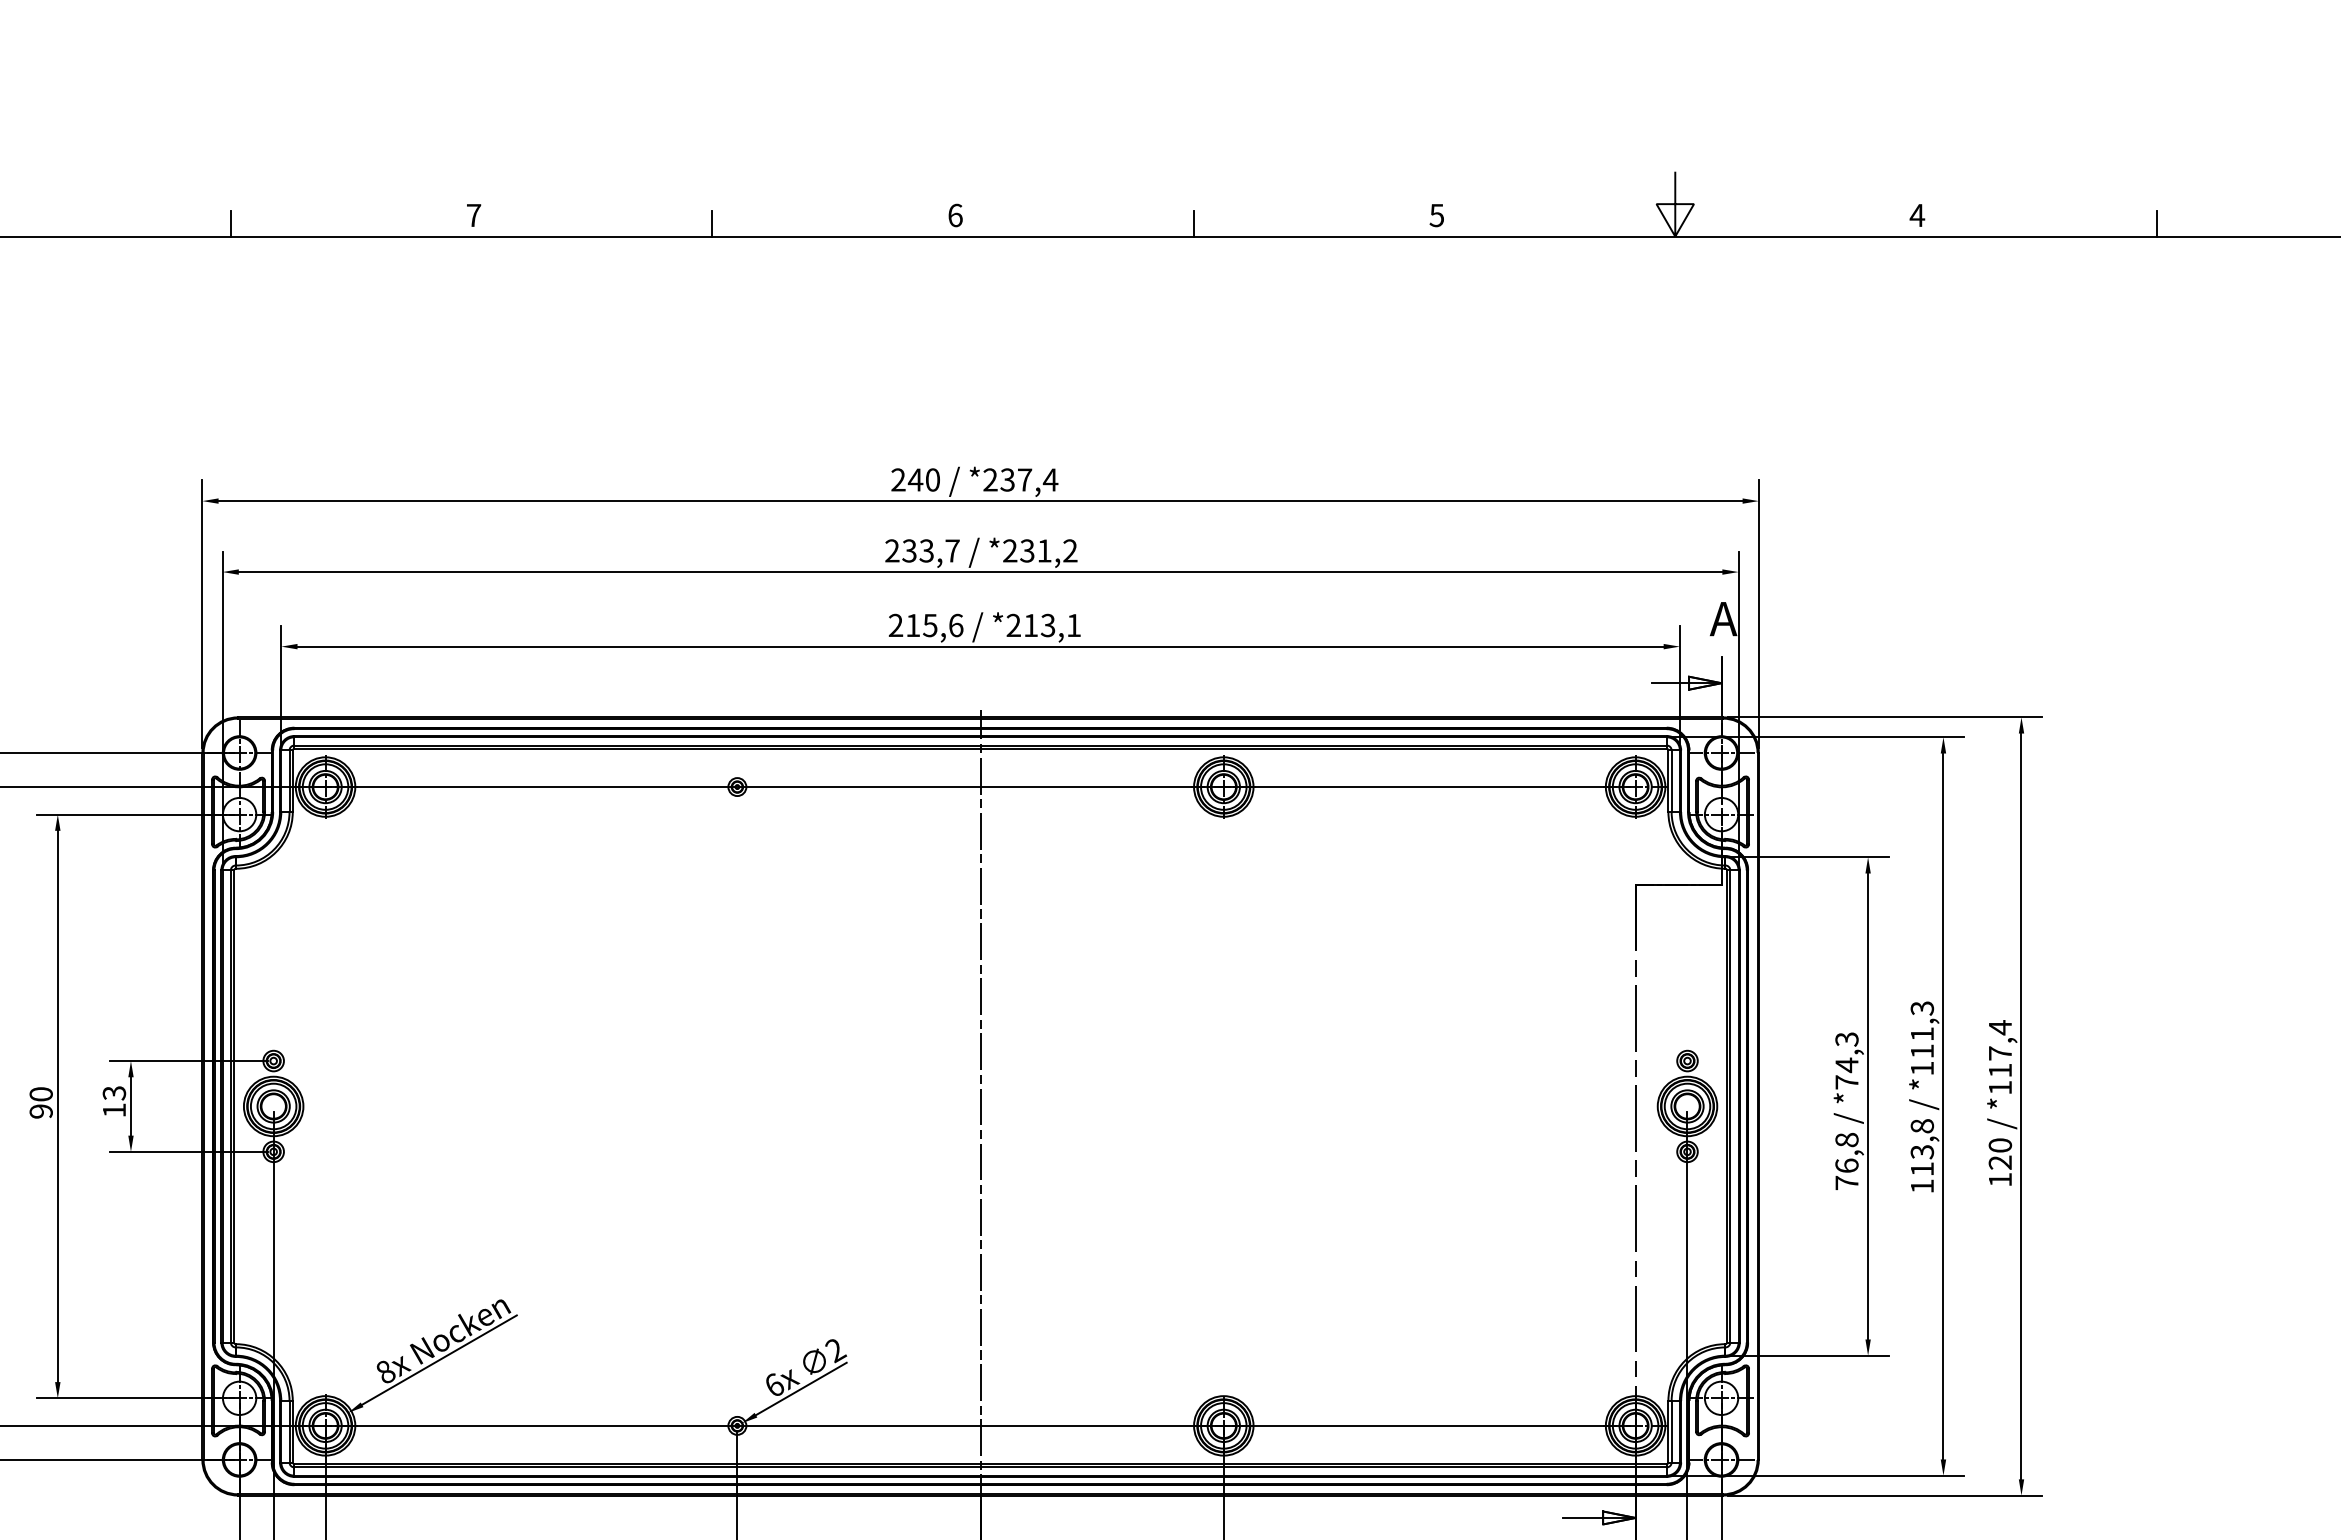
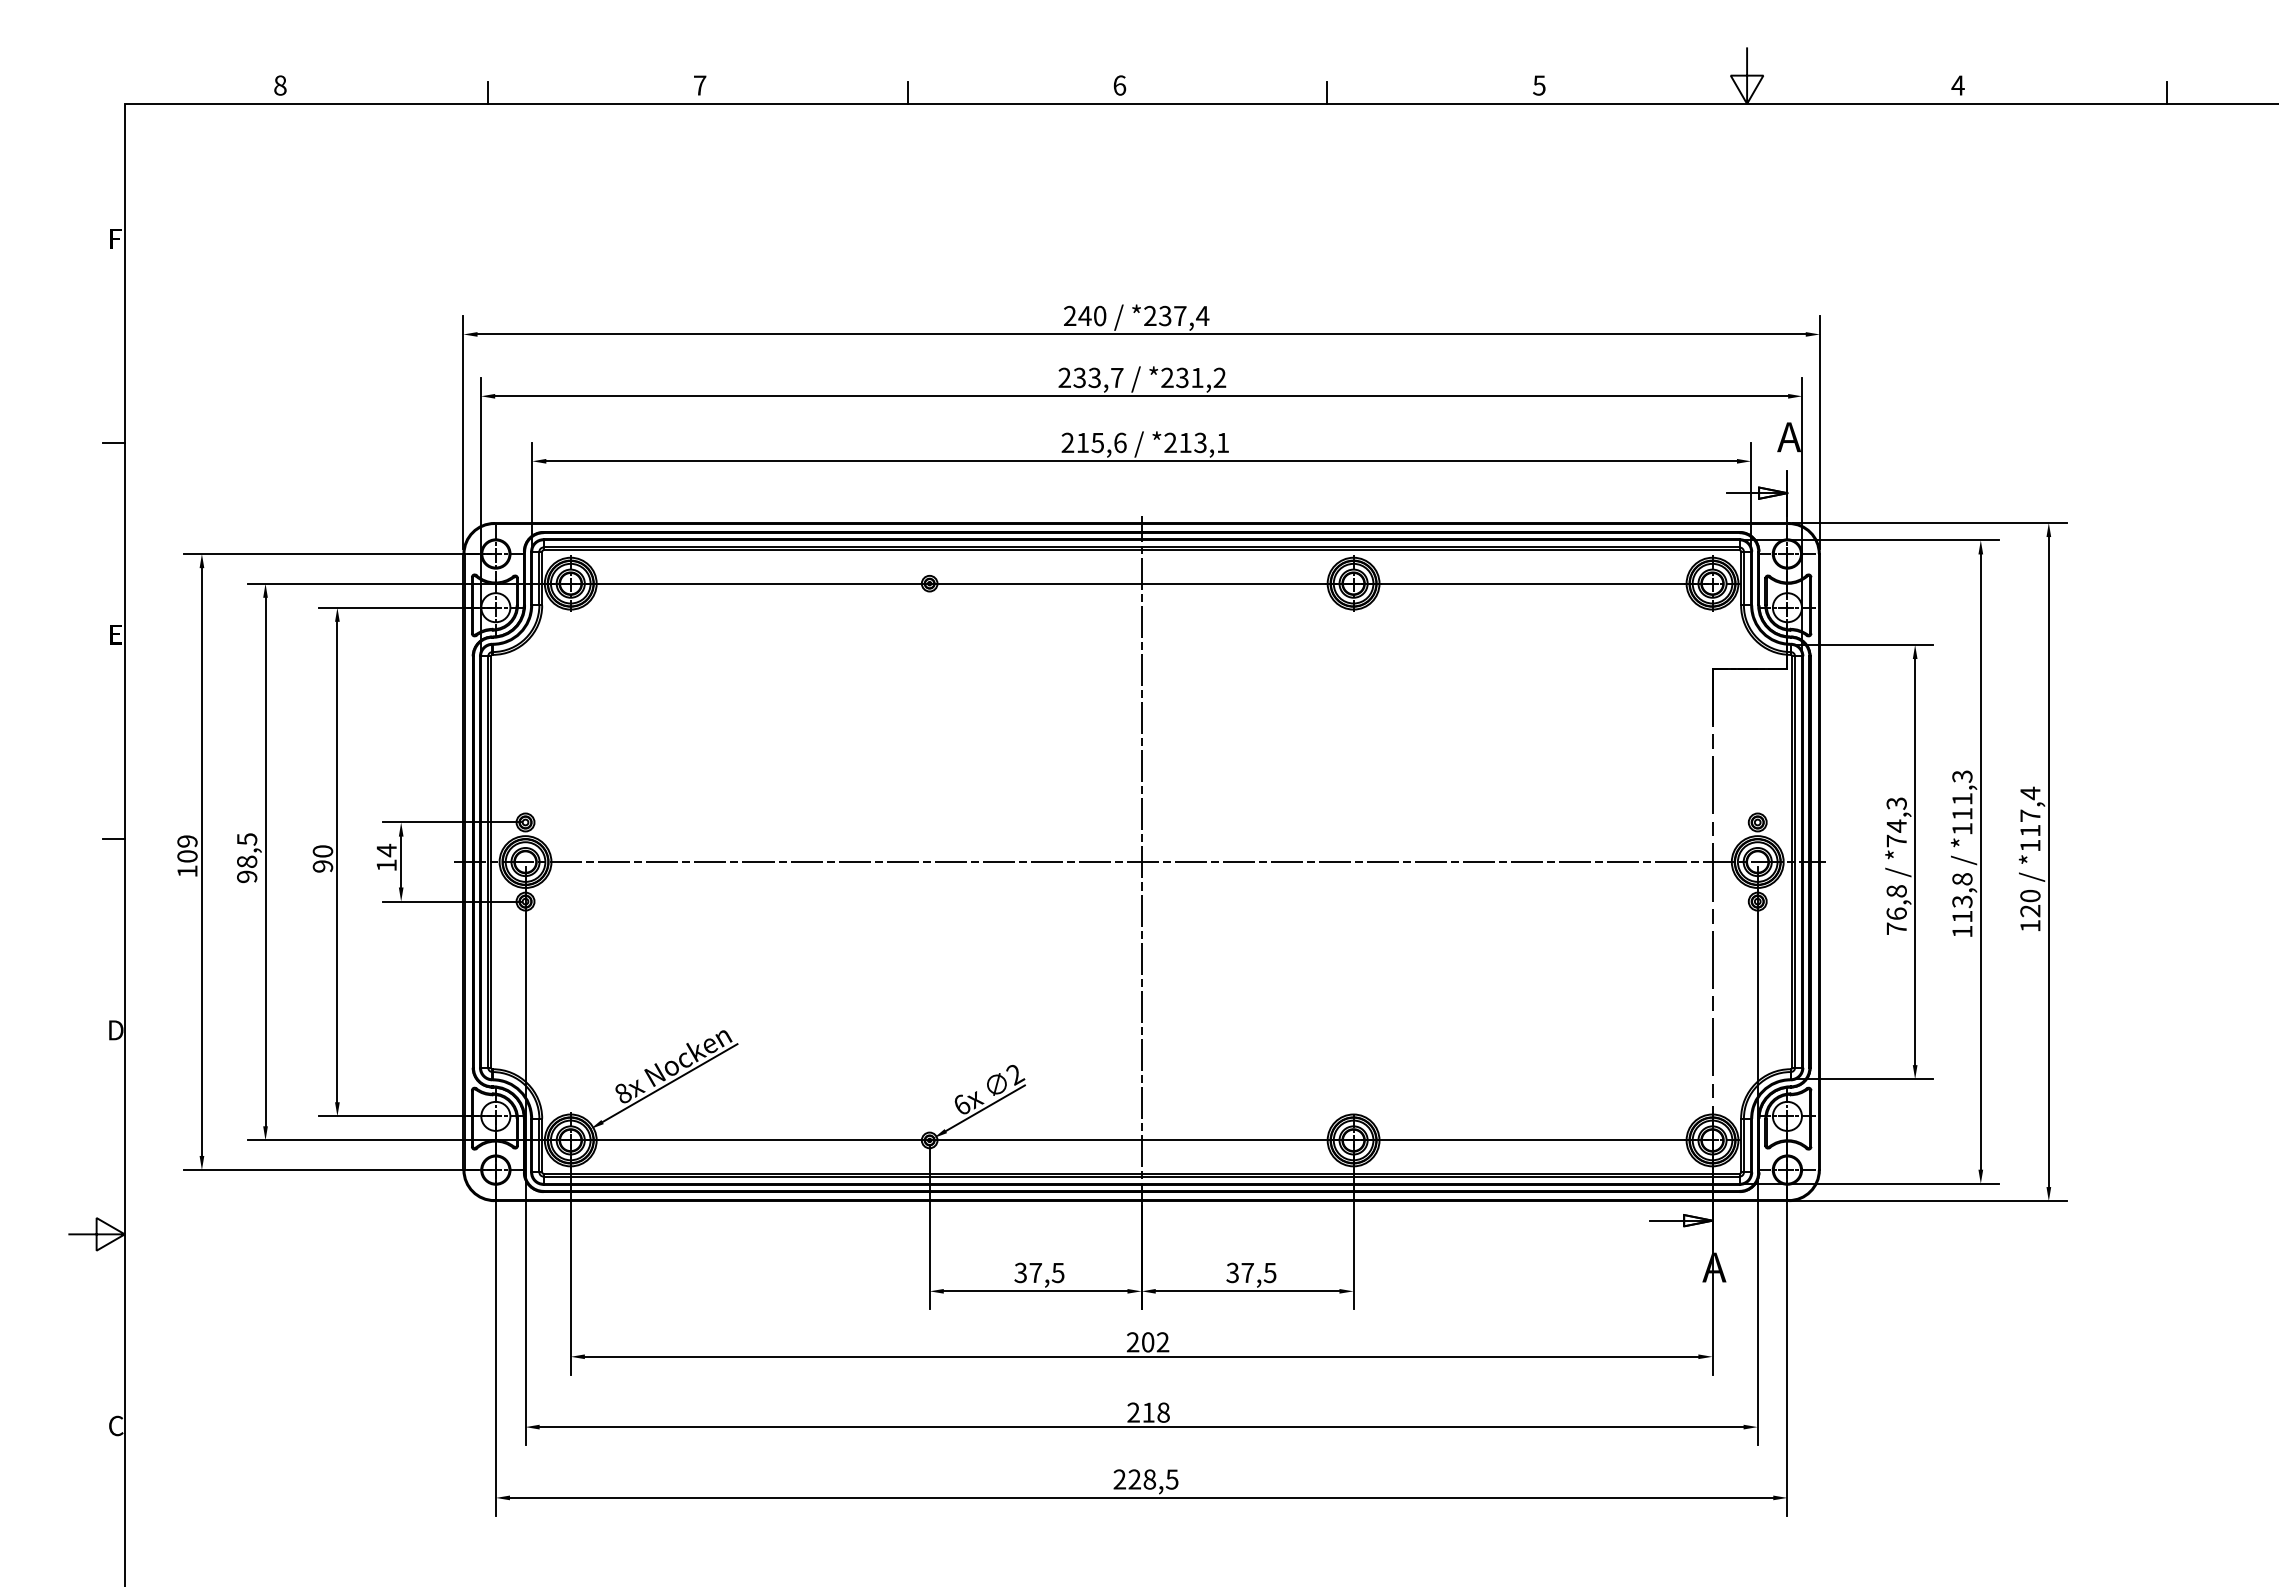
text: (114, 1093) -> (386, 850), 13 -> 14
line: (978, 1106) -> (1139, 862), added

